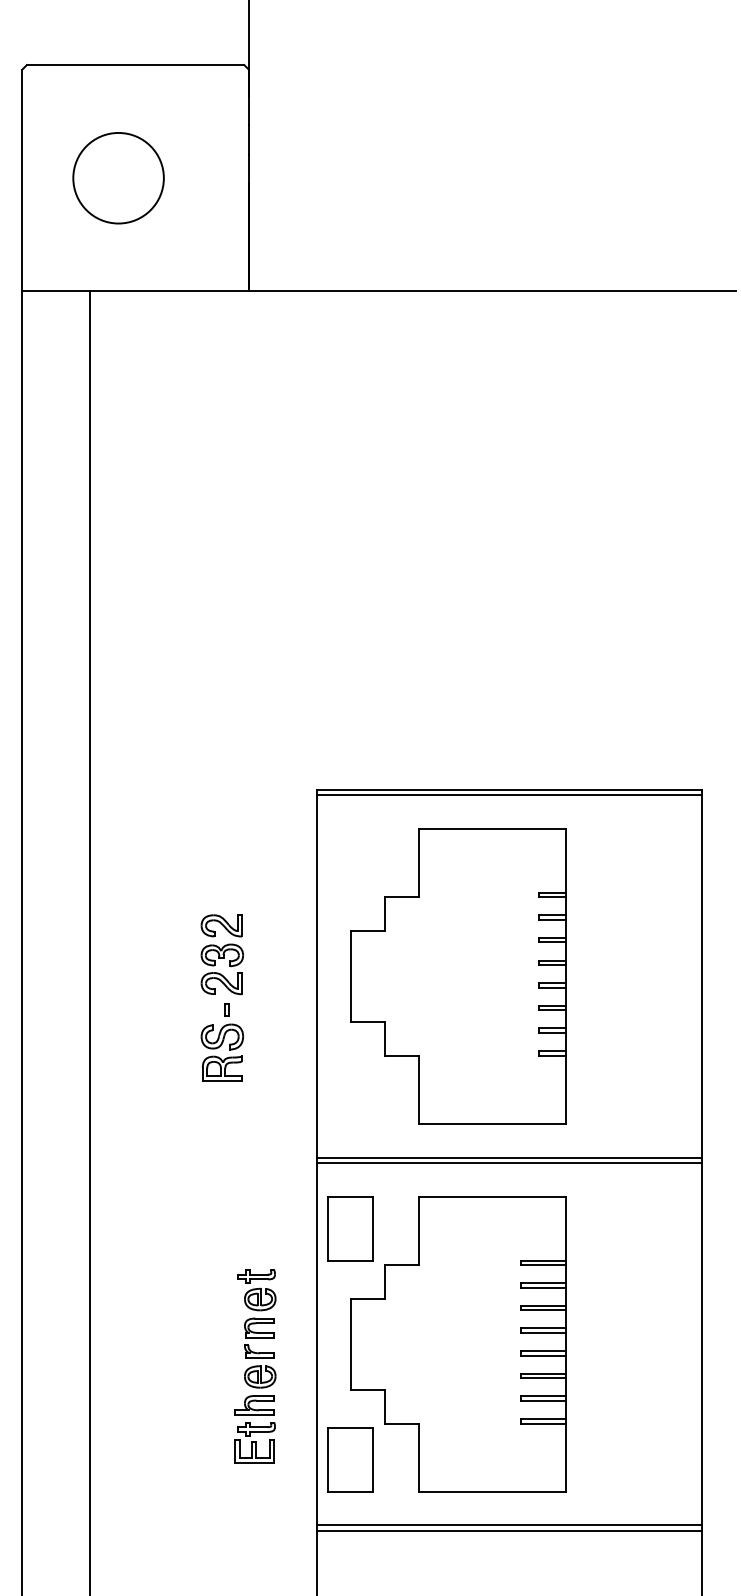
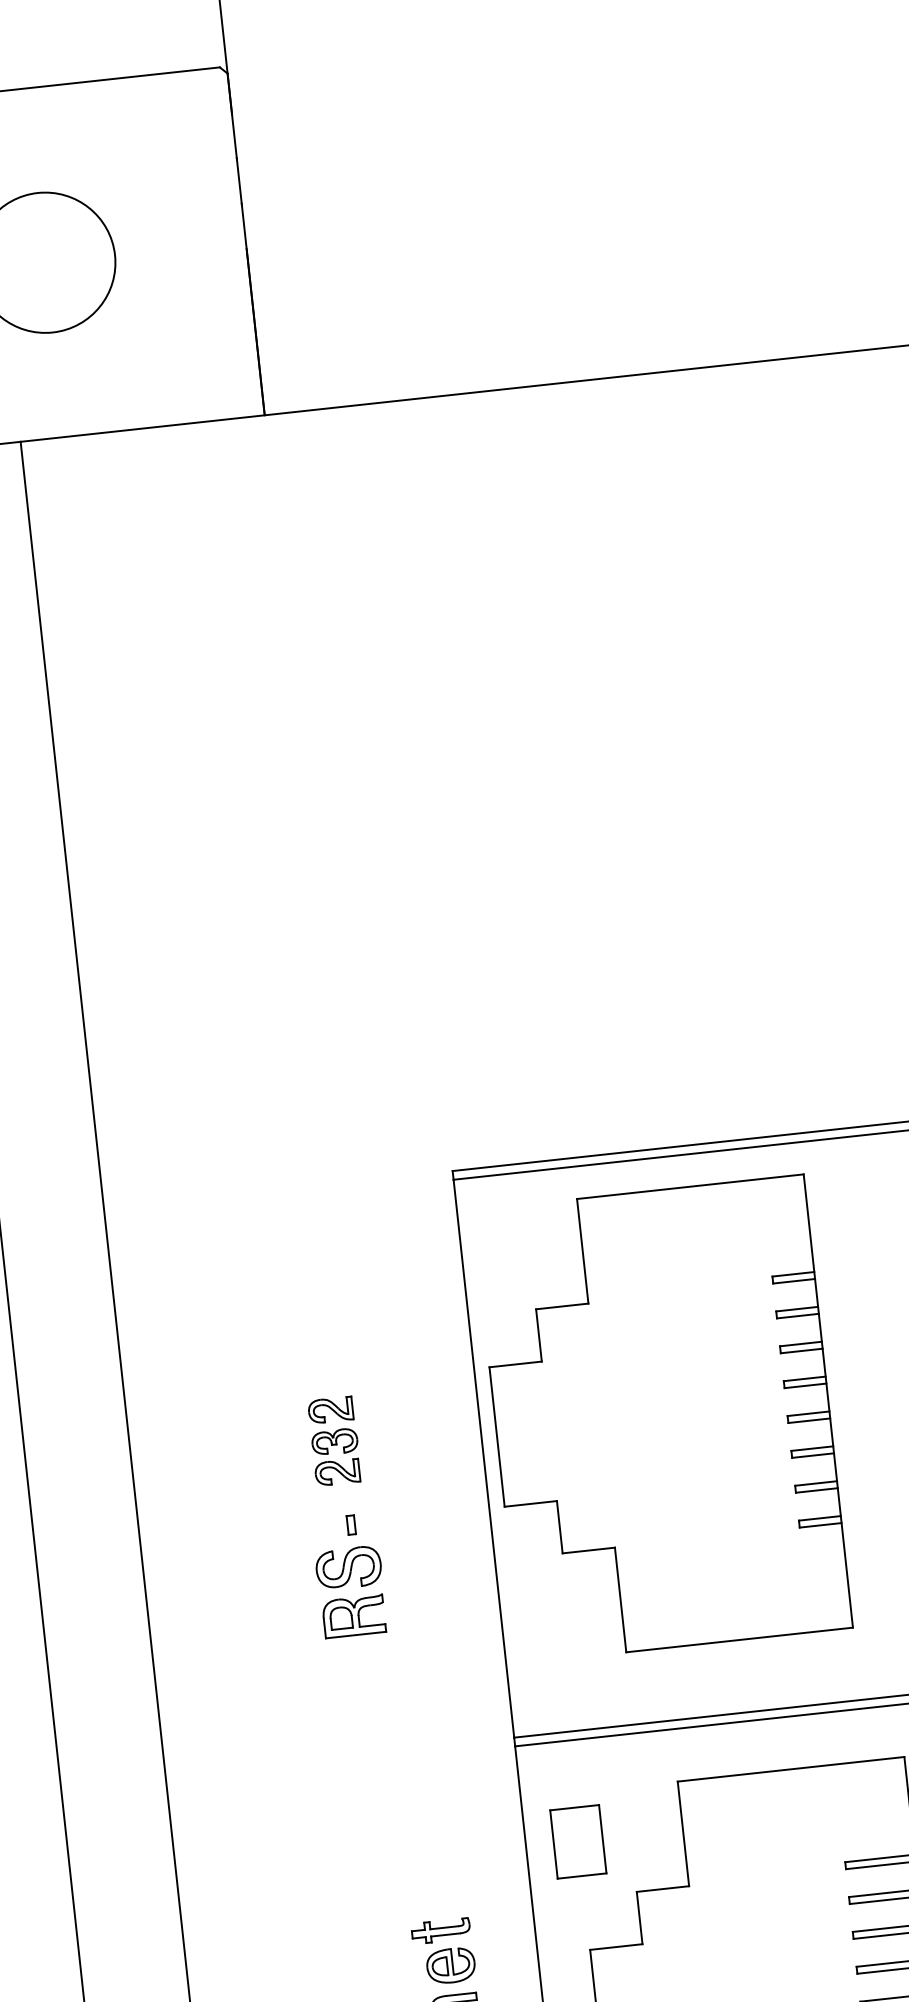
part: (221, 954) -> (333, 1440), size x0.7
part: (458, 976) -> (663, 1419), moved
part: (350, 1228) -> (578, 1841), size x0.7

